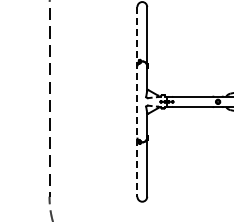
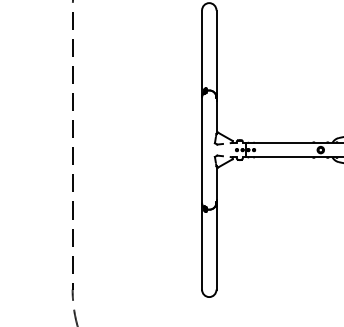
line: (137, 101) -> (202, 149), dashed -> solid

